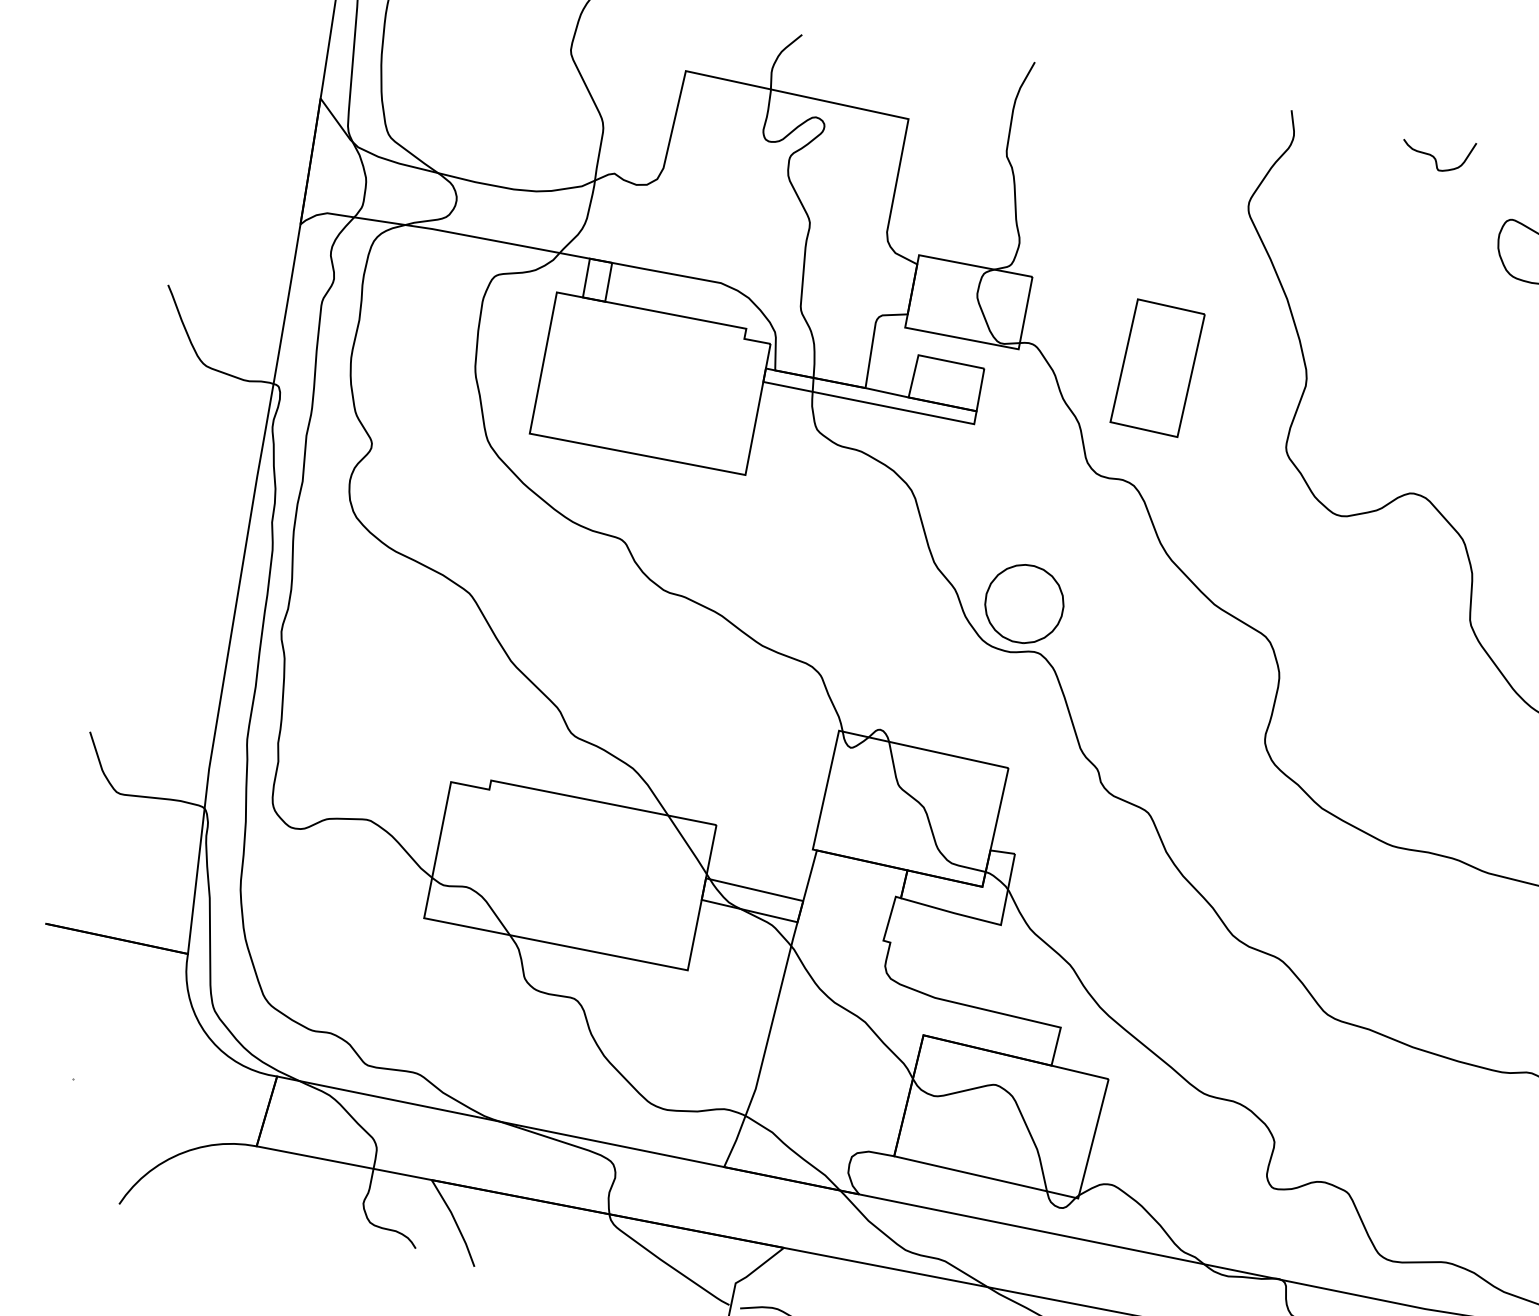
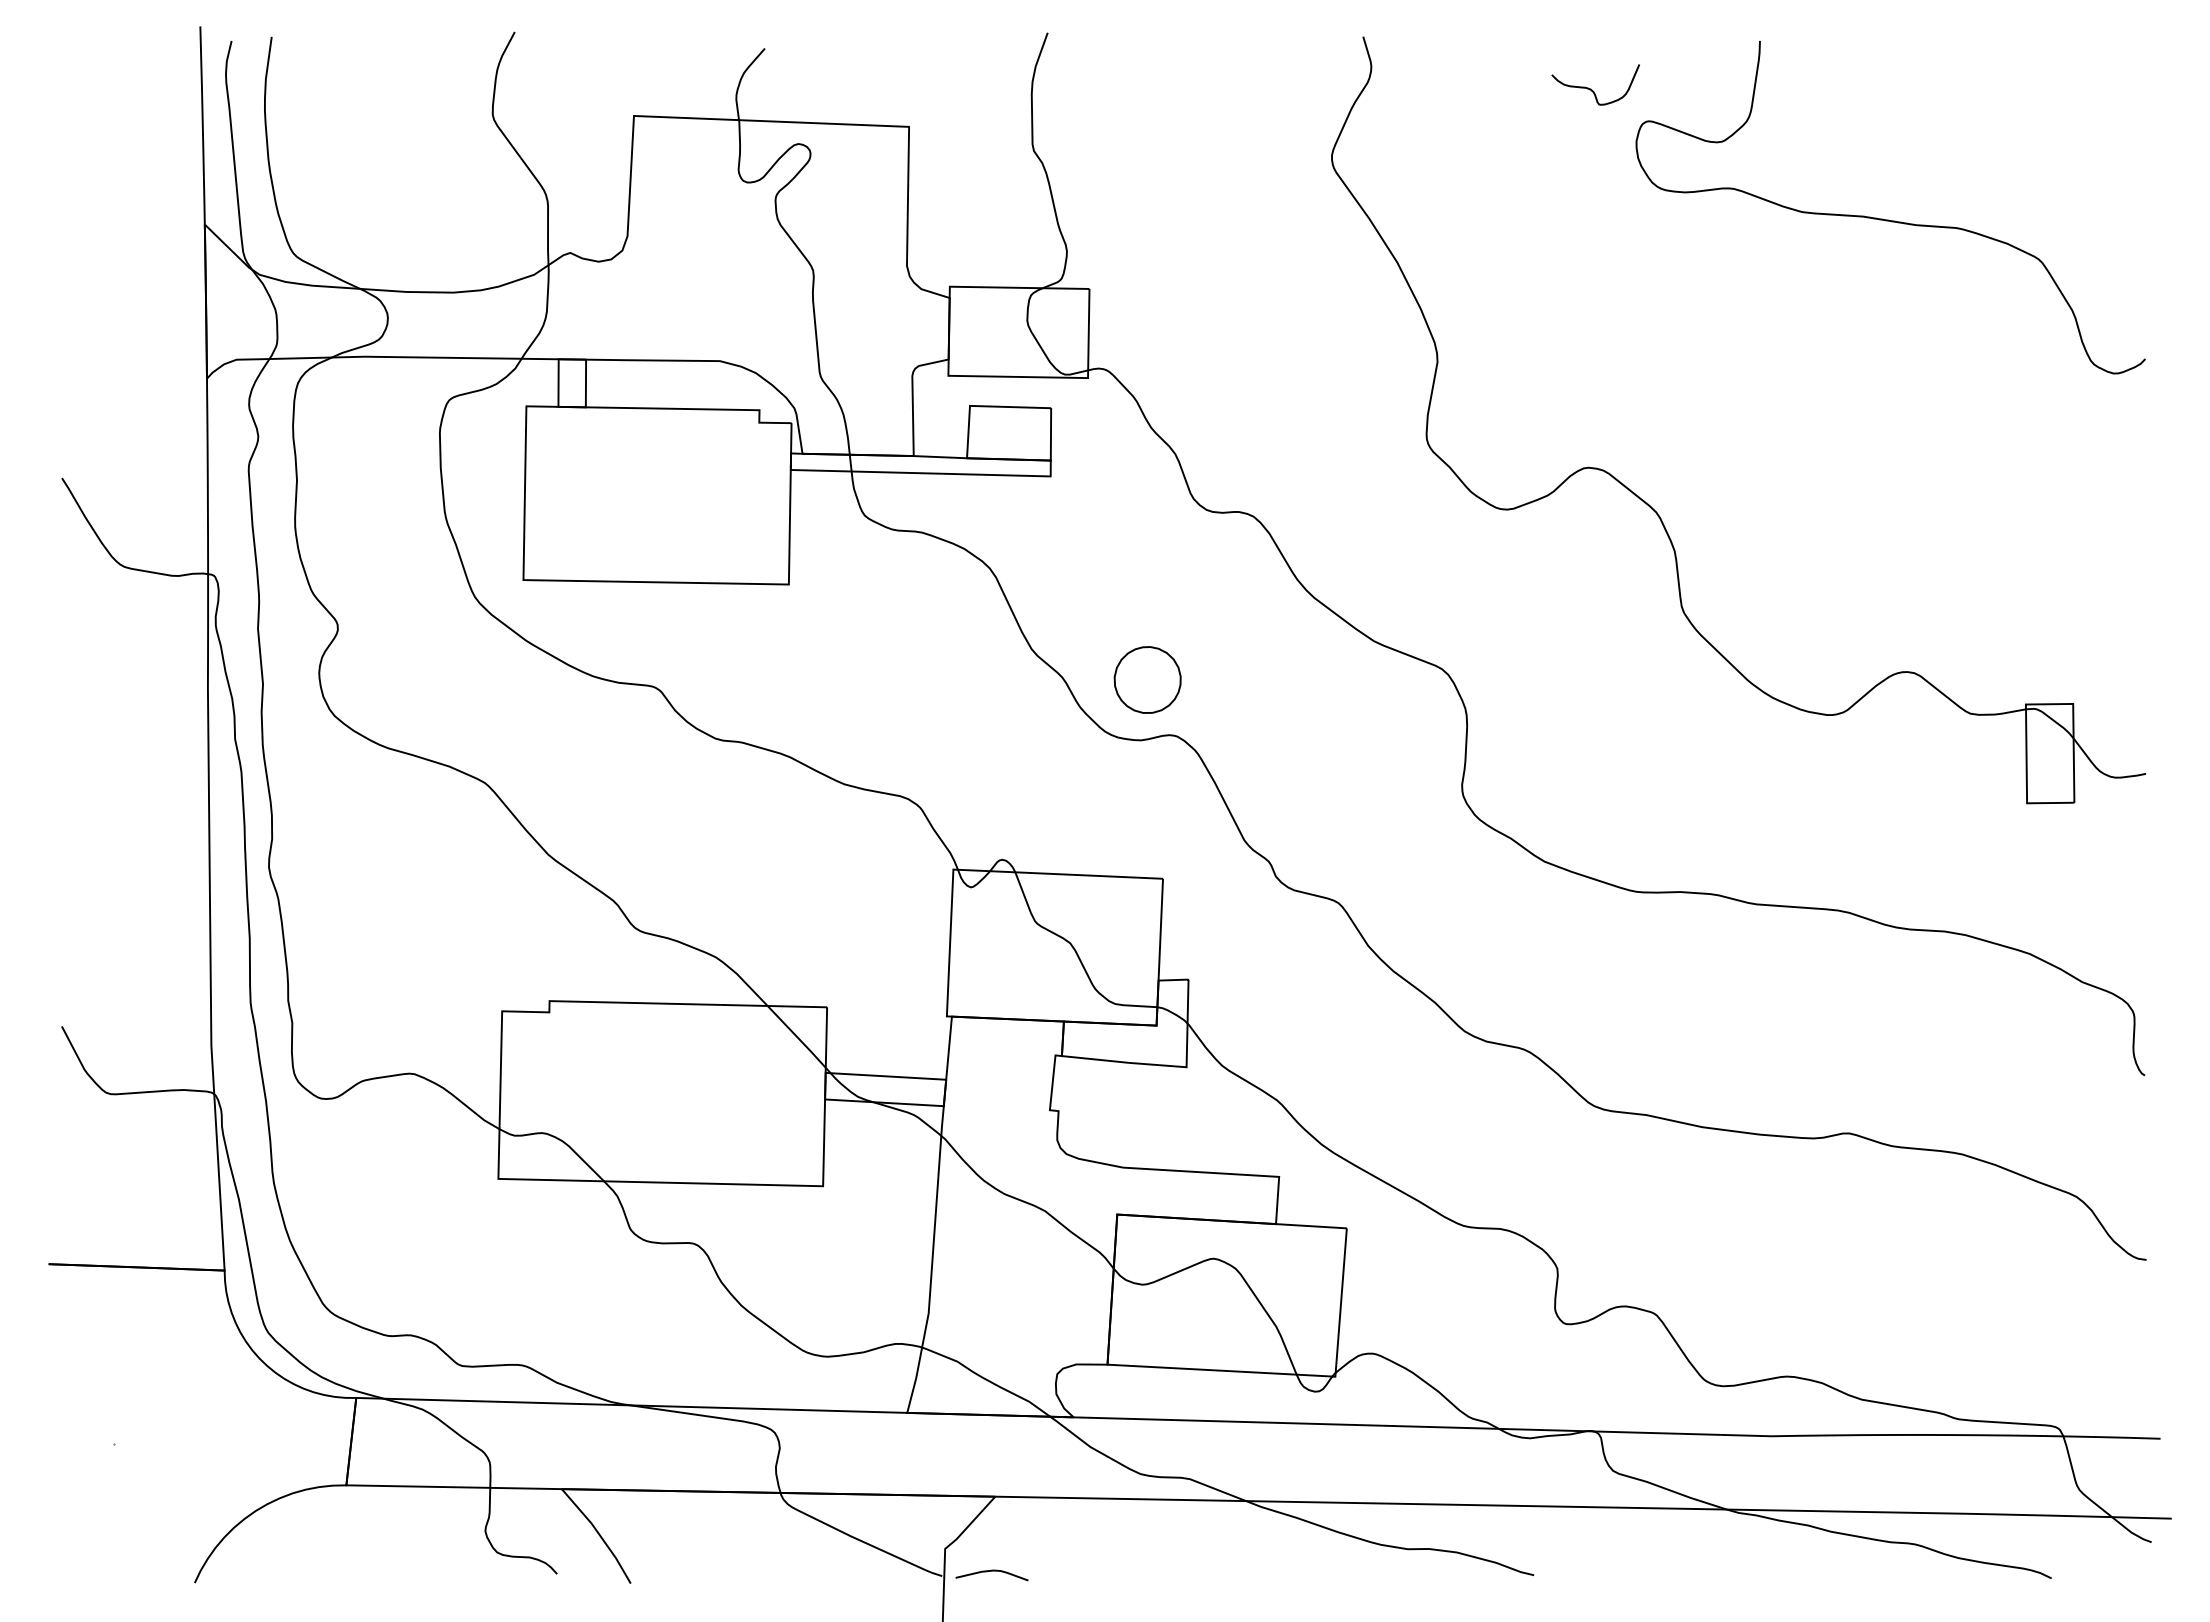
curve: (1434, 156) -> (1592, 89), moved
part: (1157, 368) -> (1257, 371), removed
part: (1024, 603) -> (1147, 679), size x0.7

